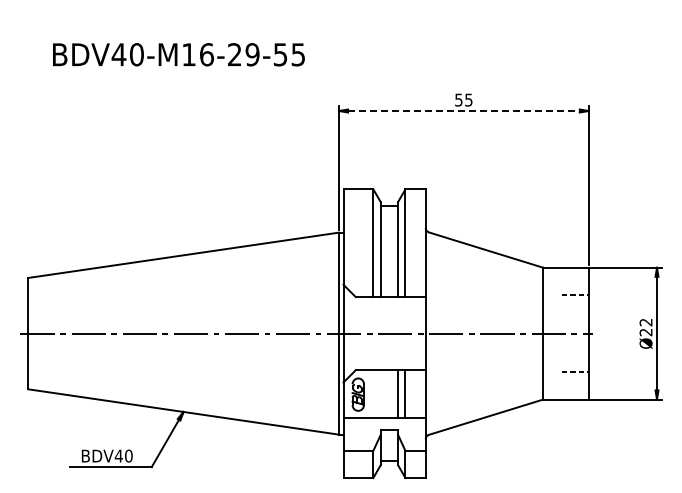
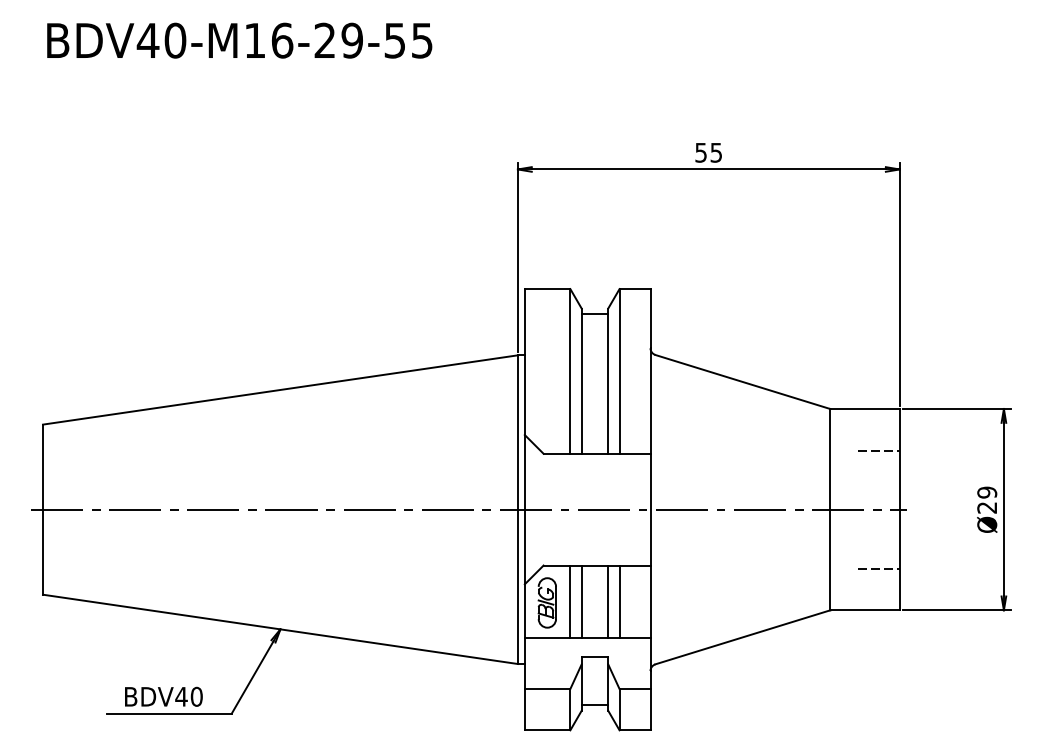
text: (178, 54) -> (239, 40), moved
line: (463, 111) -> (708, 170), dashed -> solid
text: (645, 322) -> (986, 492), 22 -> 29
line: (373, 393) -> (570, 601), added
line: (380, 393) -> (581, 601), added

